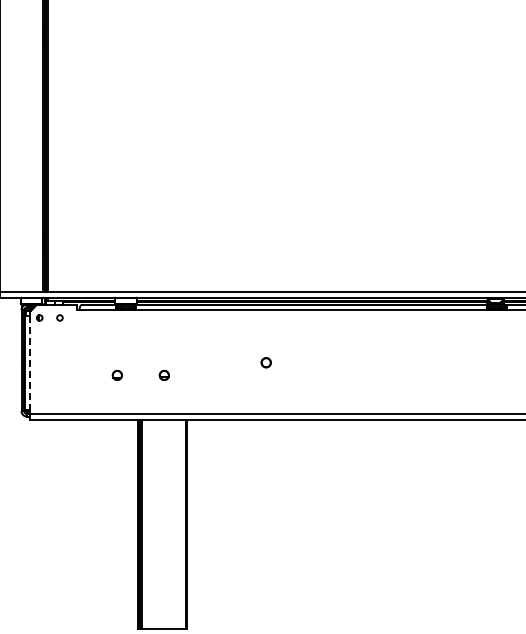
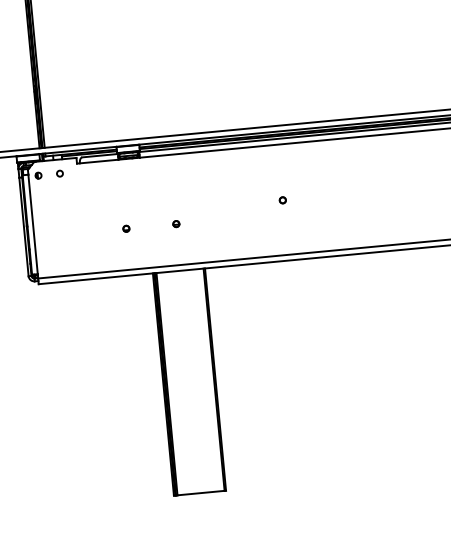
part: (265, 362) -> (282, 200), size x0.62
line: (30, 363) -> (33, 224), dashed -> solid
part: (116, 375) -> (125, 228), size x0.62
part: (164, 375) -> (176, 224), size x0.62

